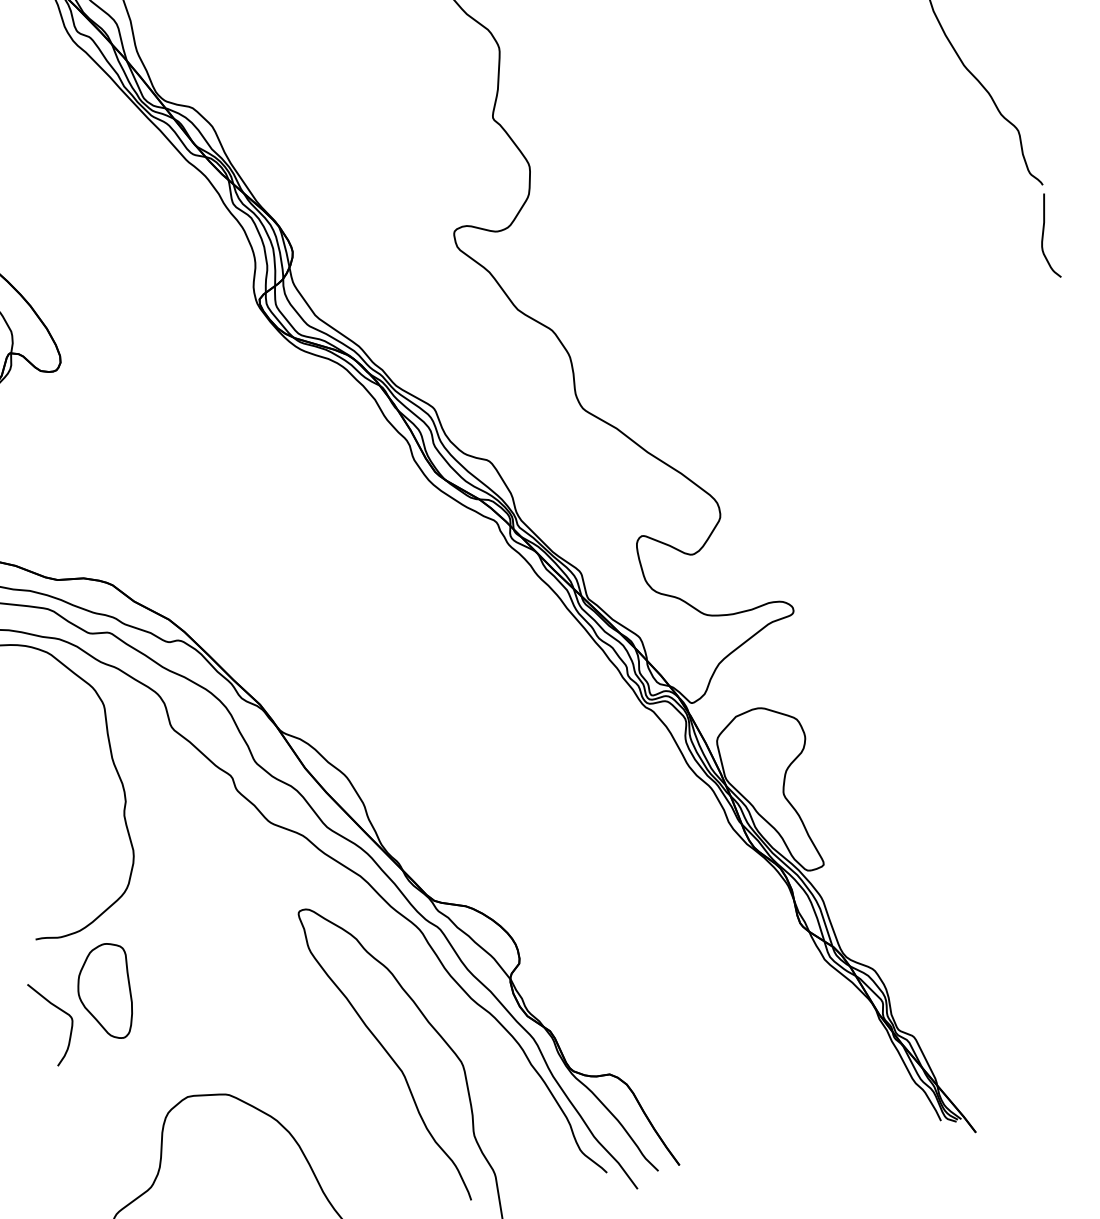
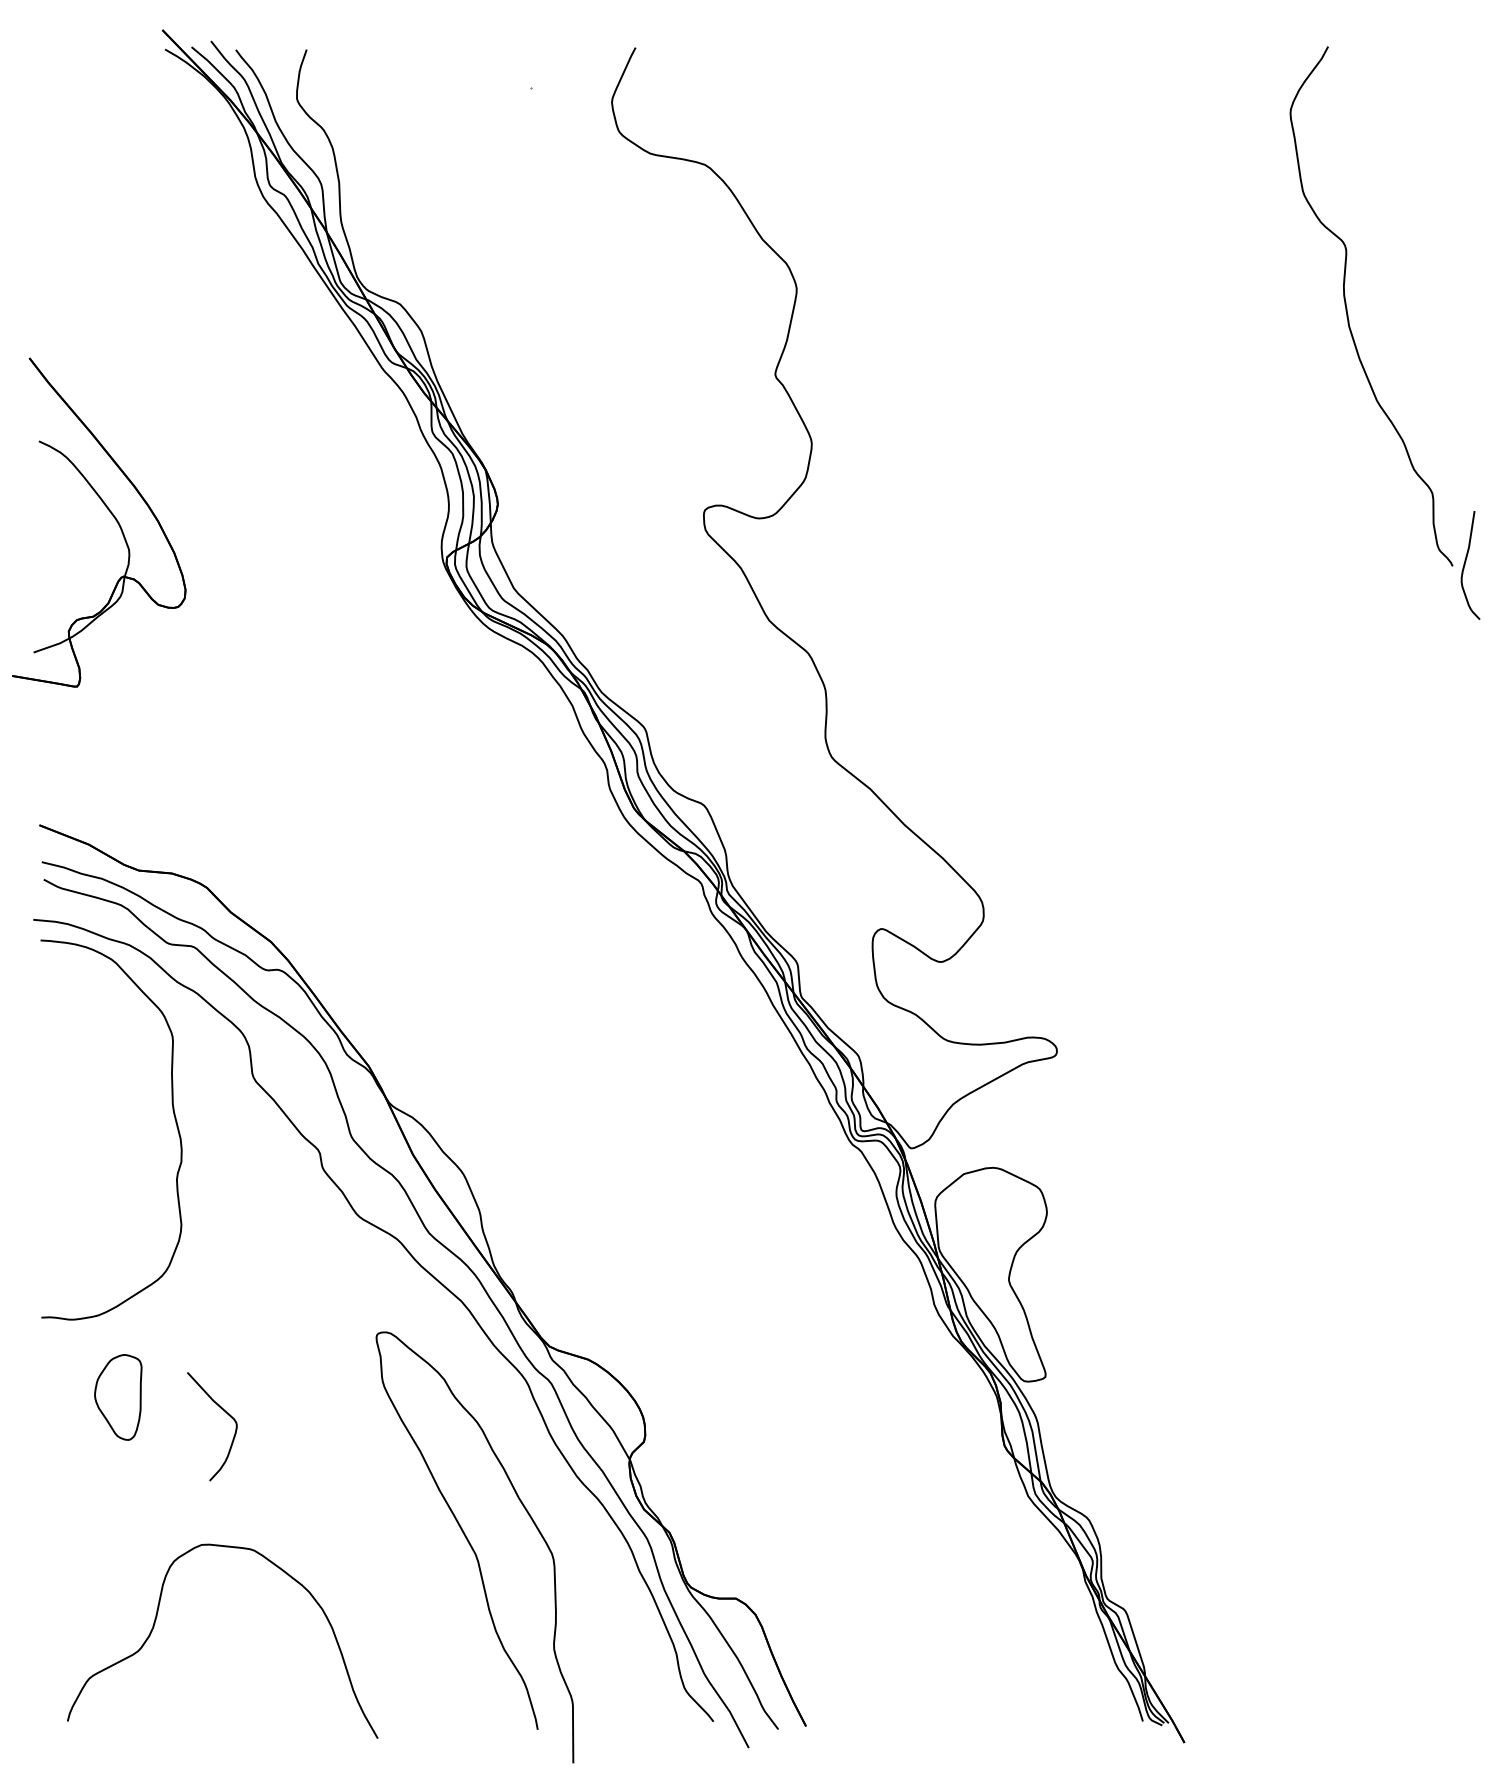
curve: (1043, 236) -> (1465, 565), moved
part: (105, 992) -> (118, 1397), size x0.7
curve: (59, 1009) -> (222, 1410), moved

